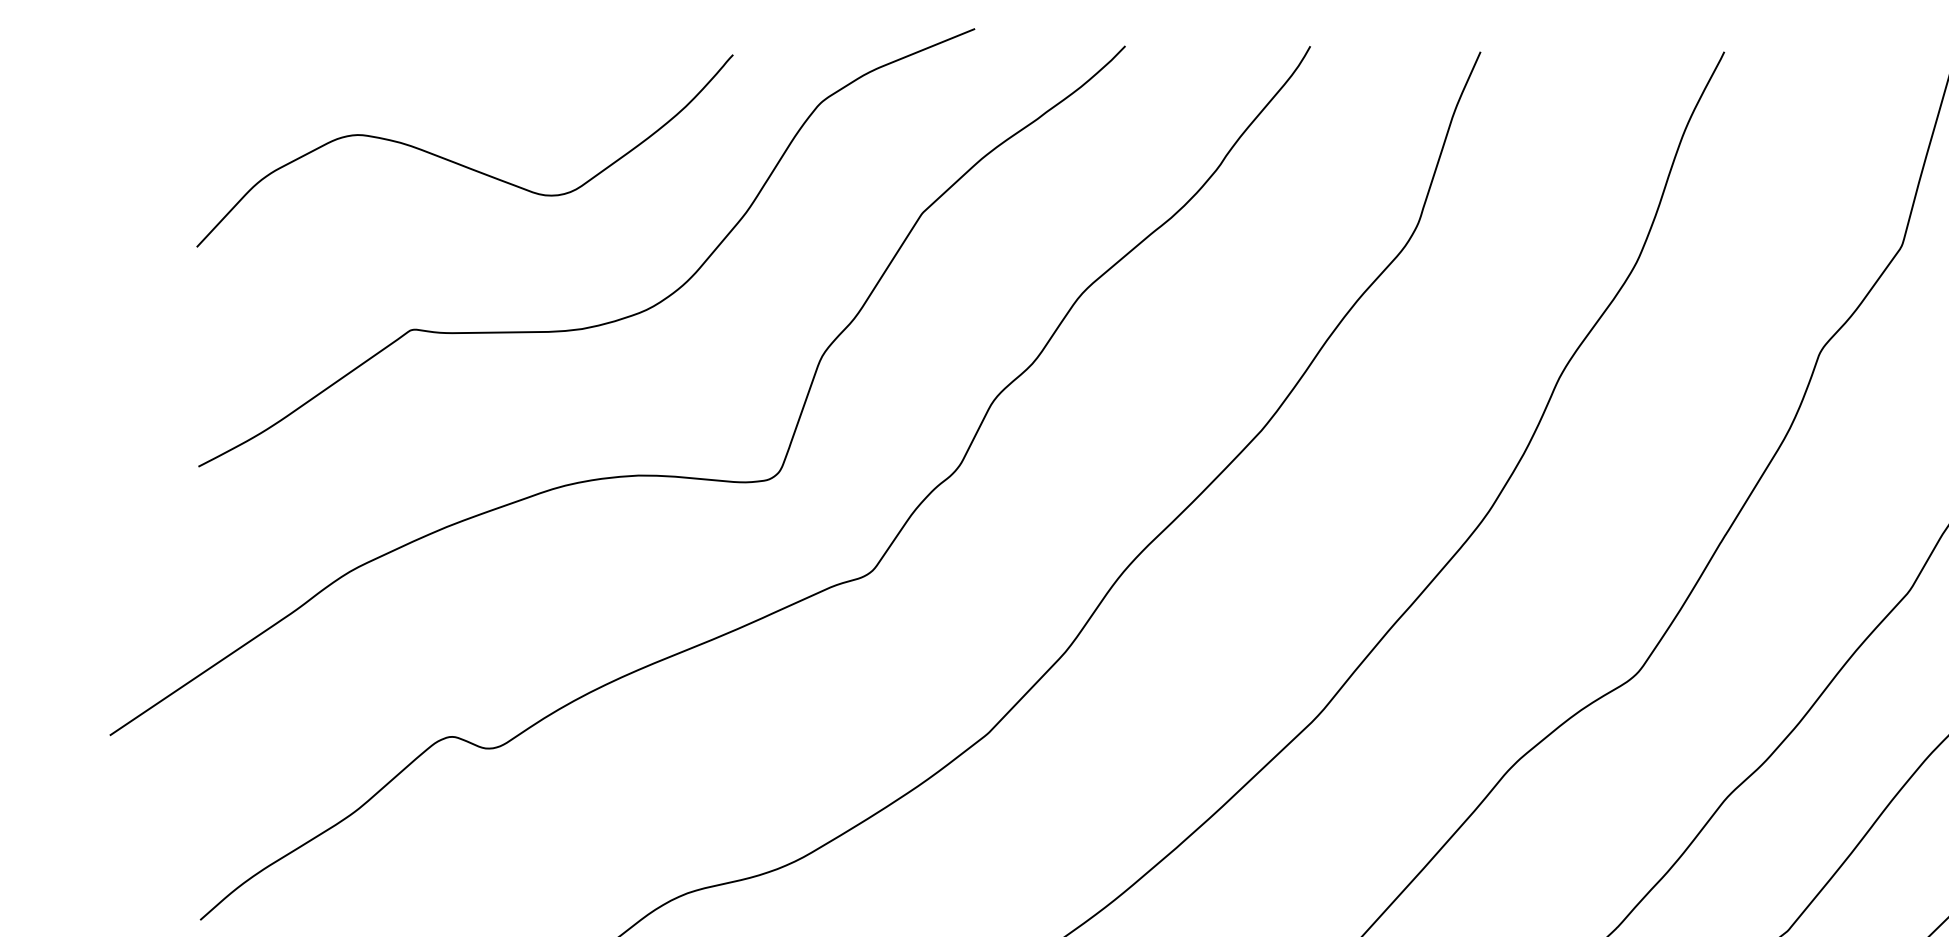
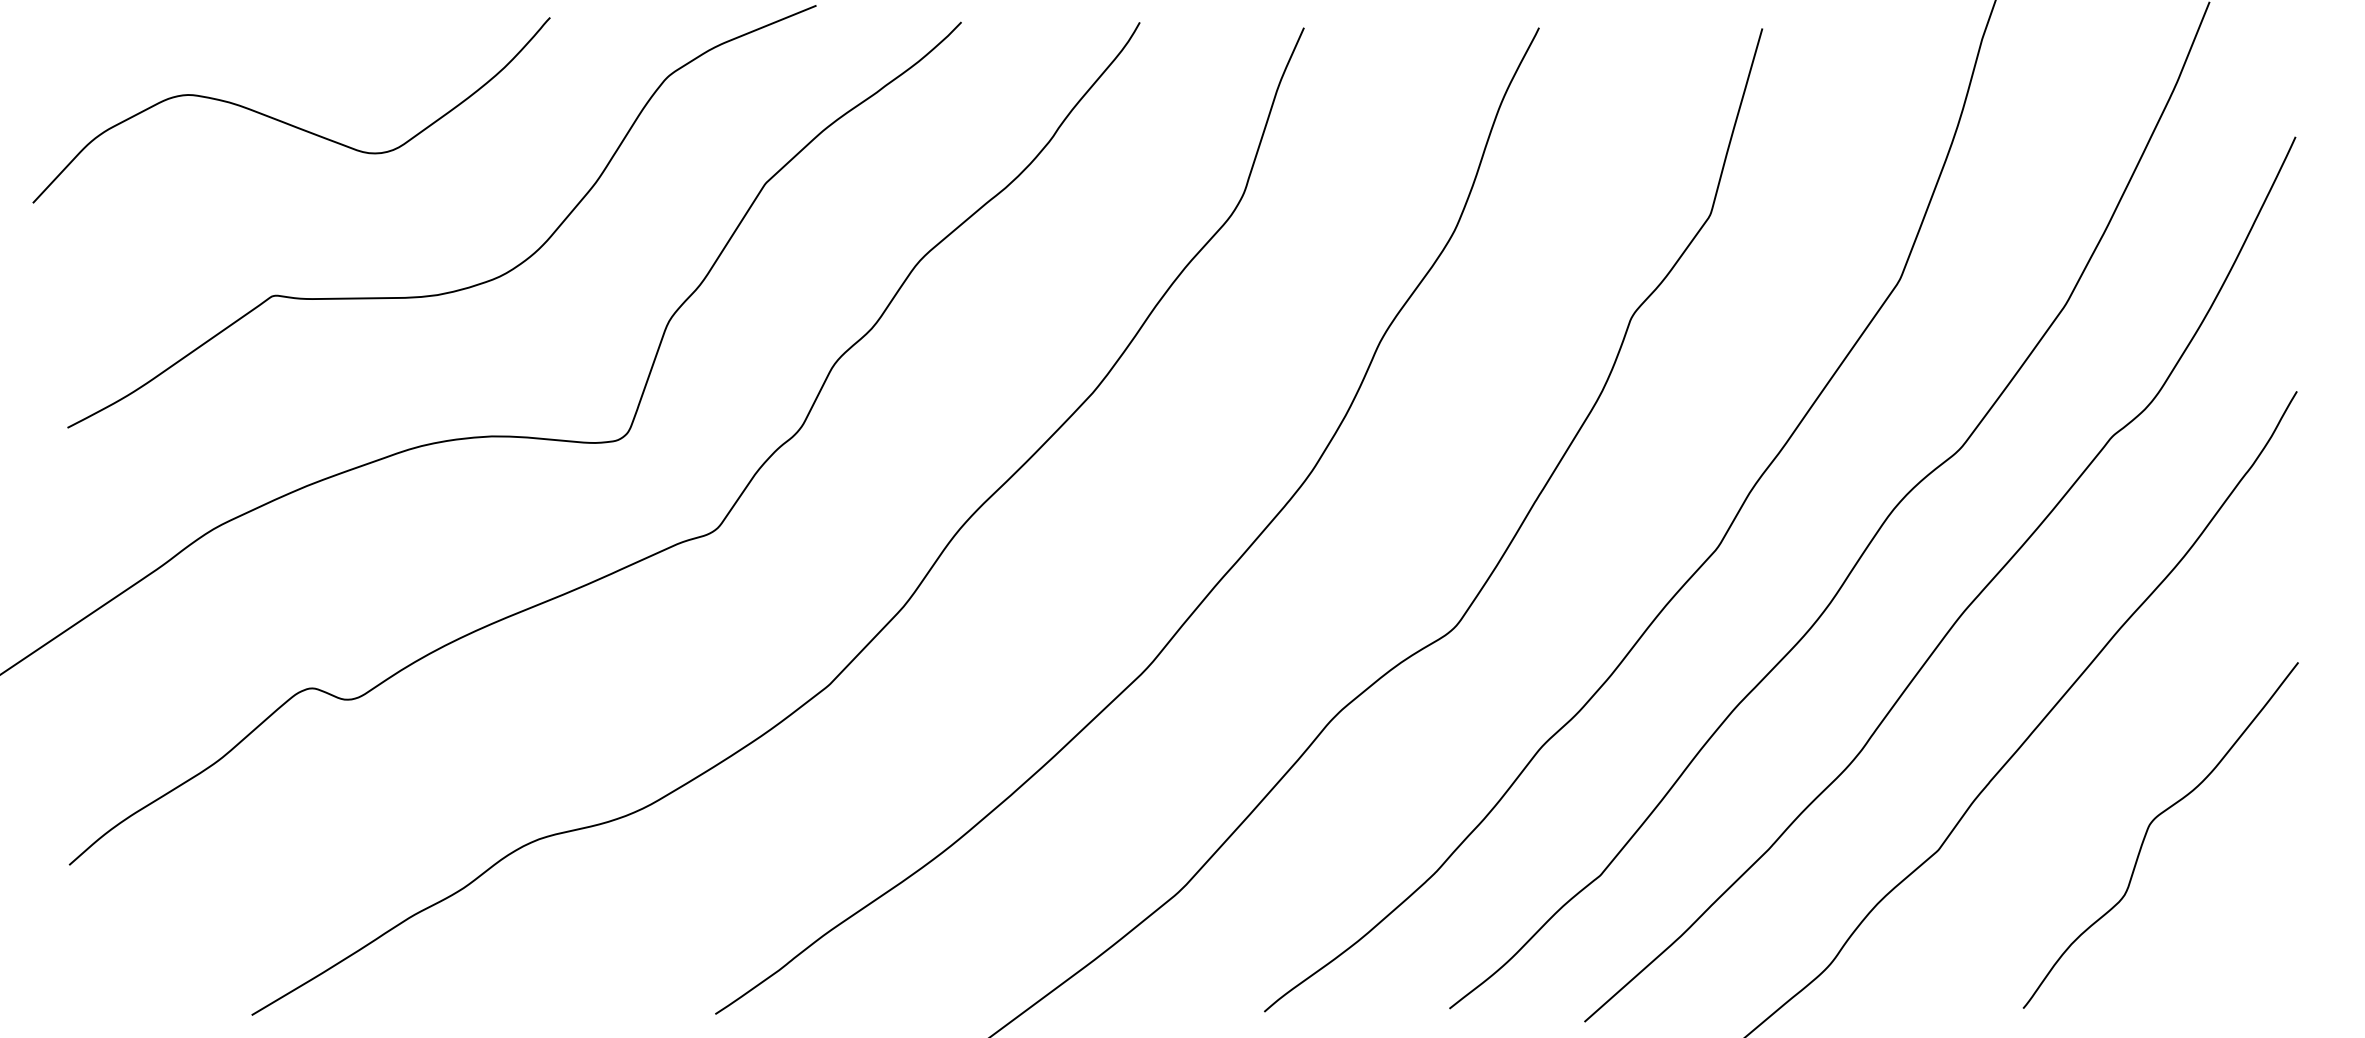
curve: (460, 163) -> (287, 122), moved

